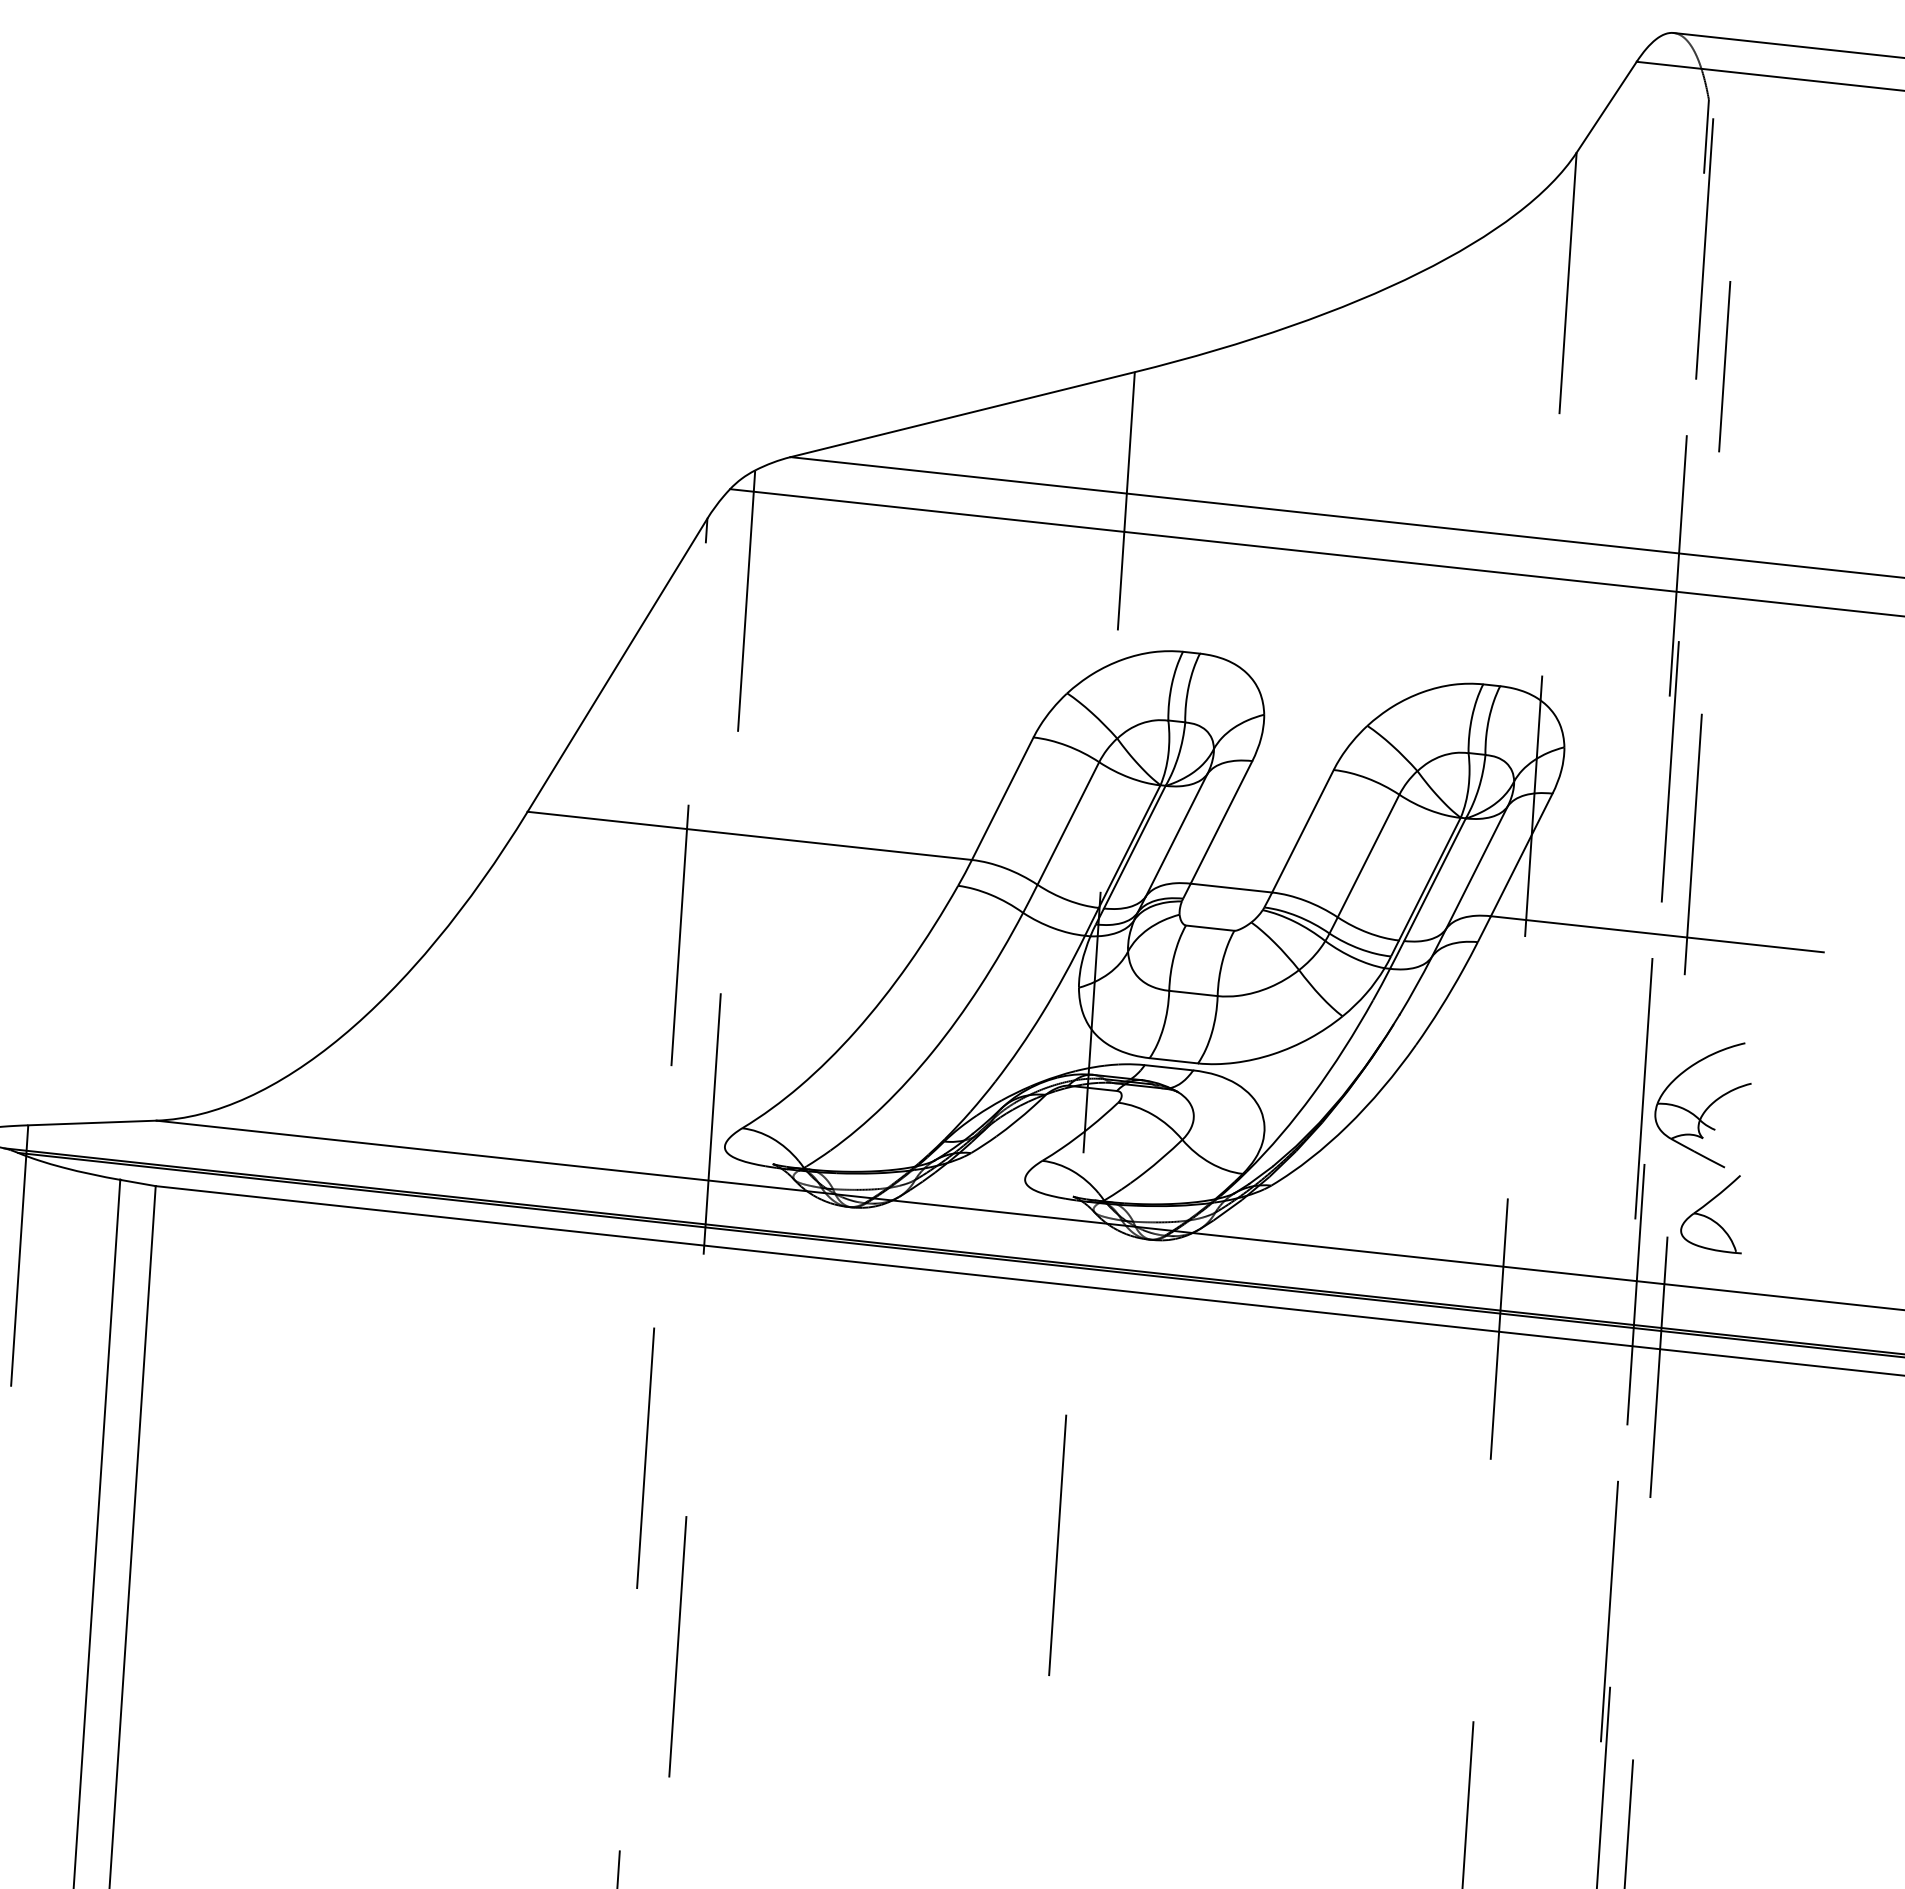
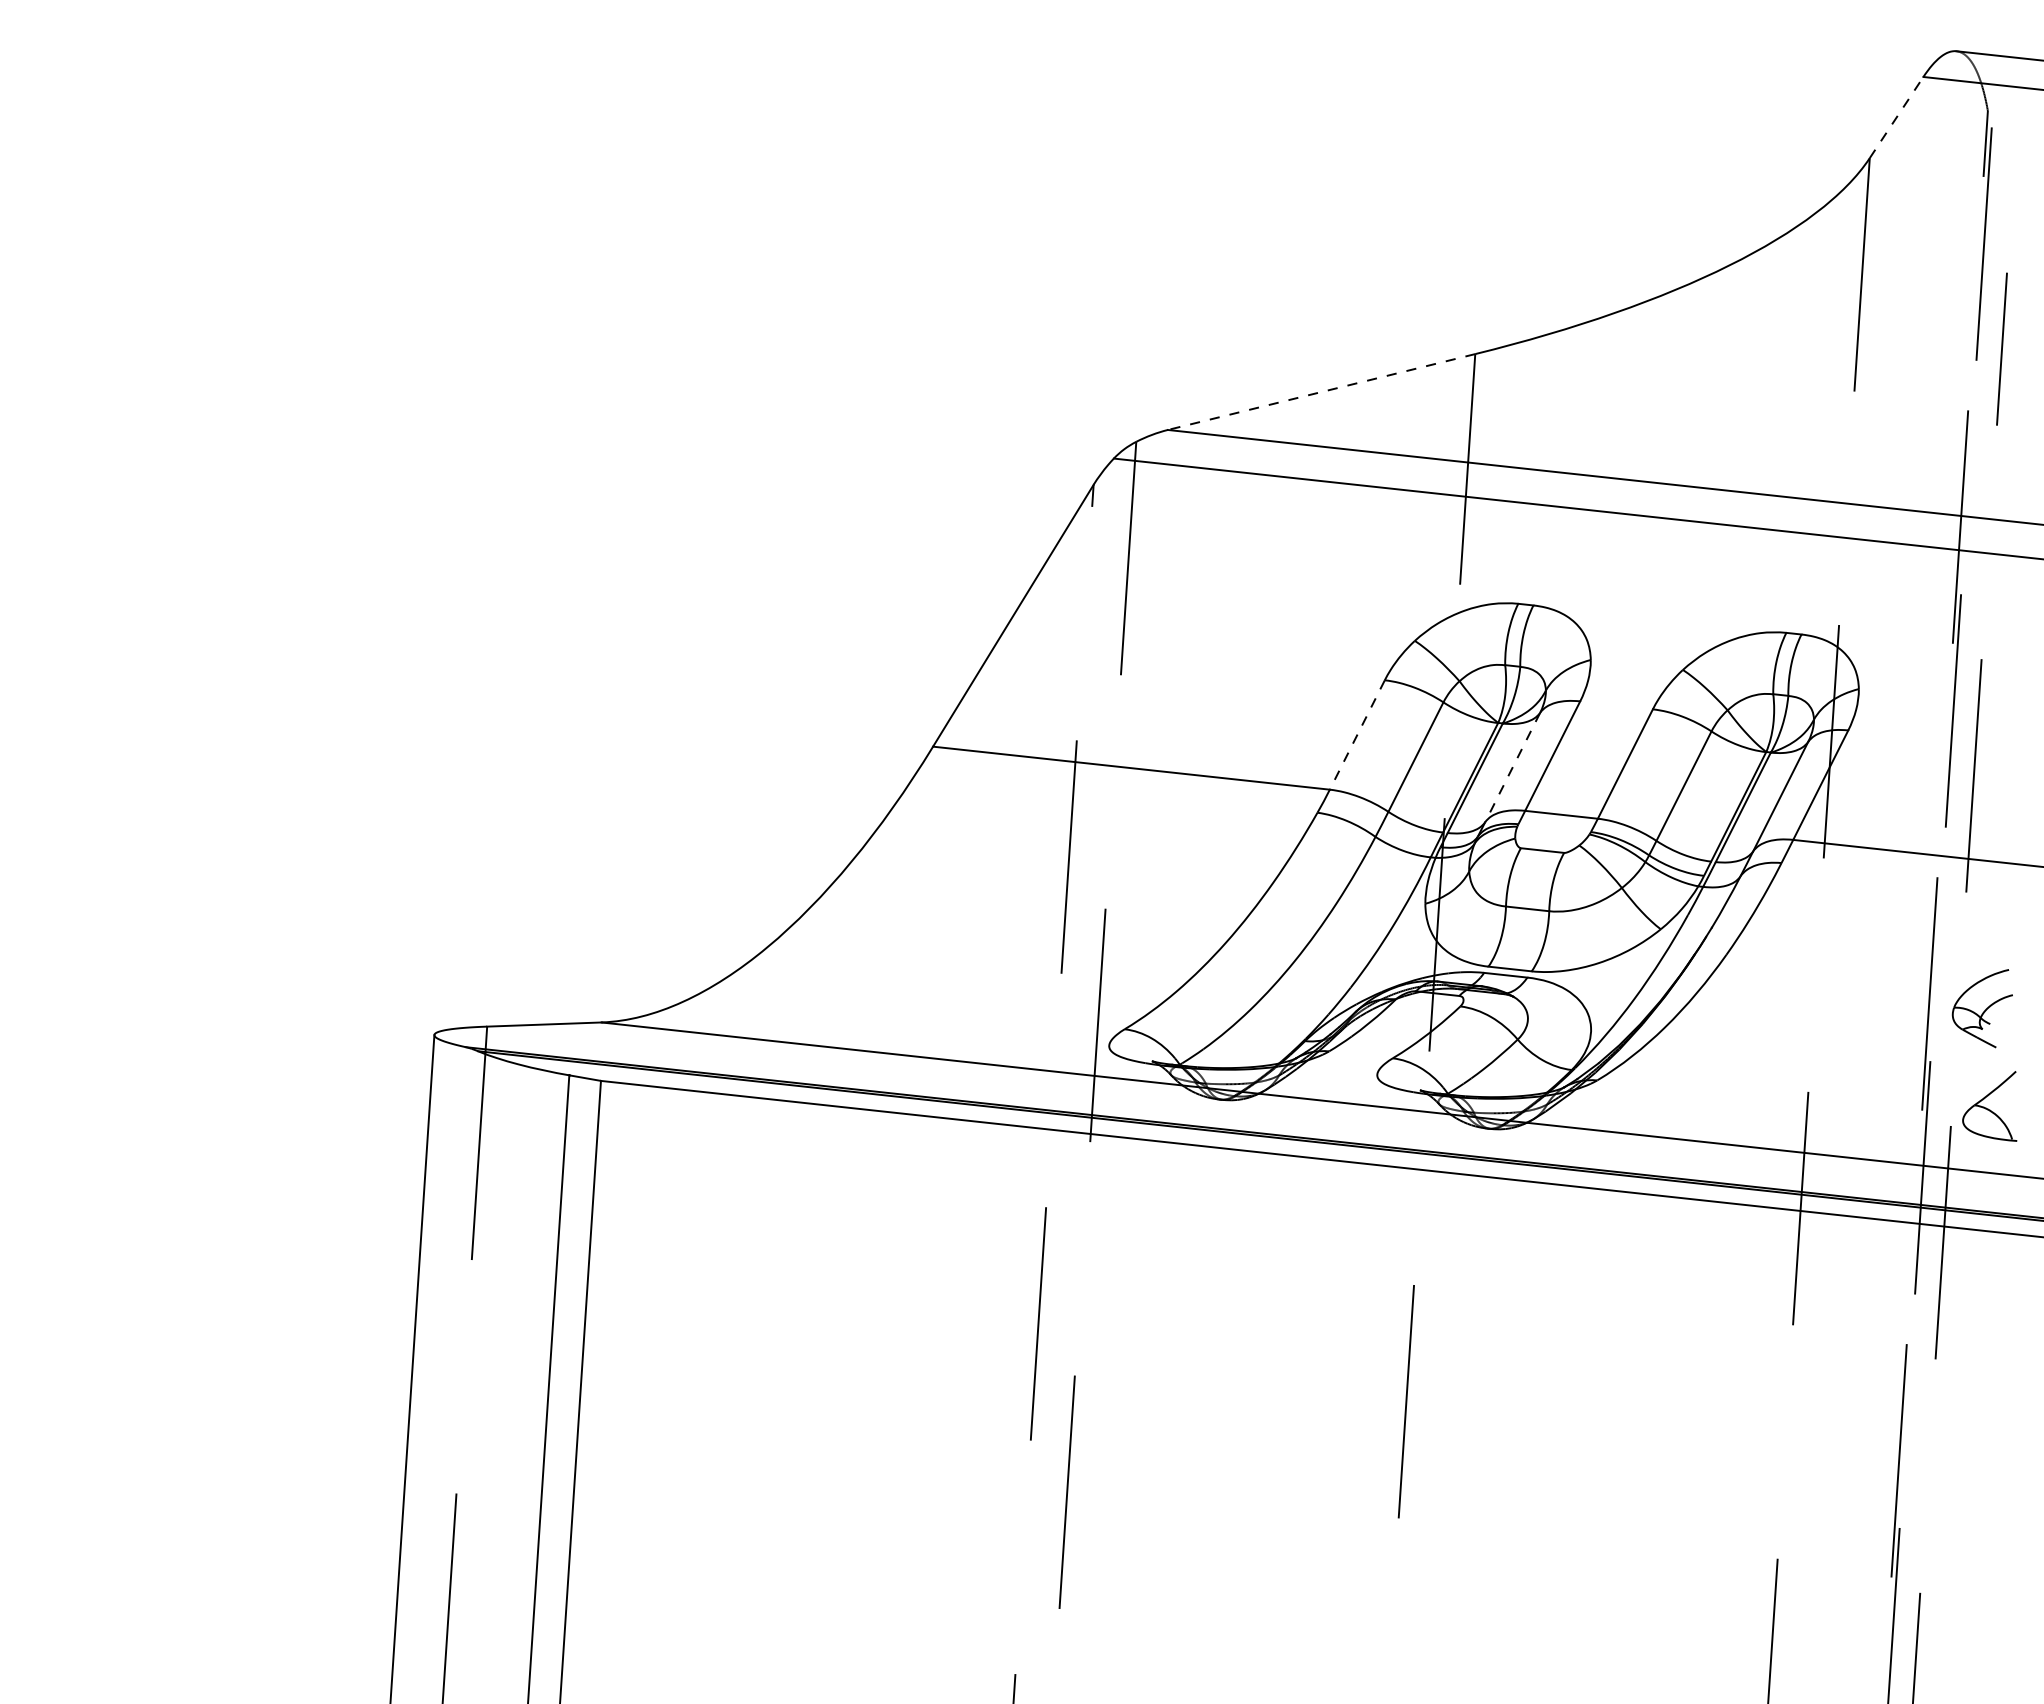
line: (1606, 107) -> (1896, 117), solid -> dashed
line: (962, 415) -> (1321, 392), solid -> dashed
line: (1002, 799) -> (1357, 735), solid -> dashed
line: (1176, 836) -> (1512, 768), solid -> dashed
part: (1702, 1105) -> (1982, 1008), size x0.7

